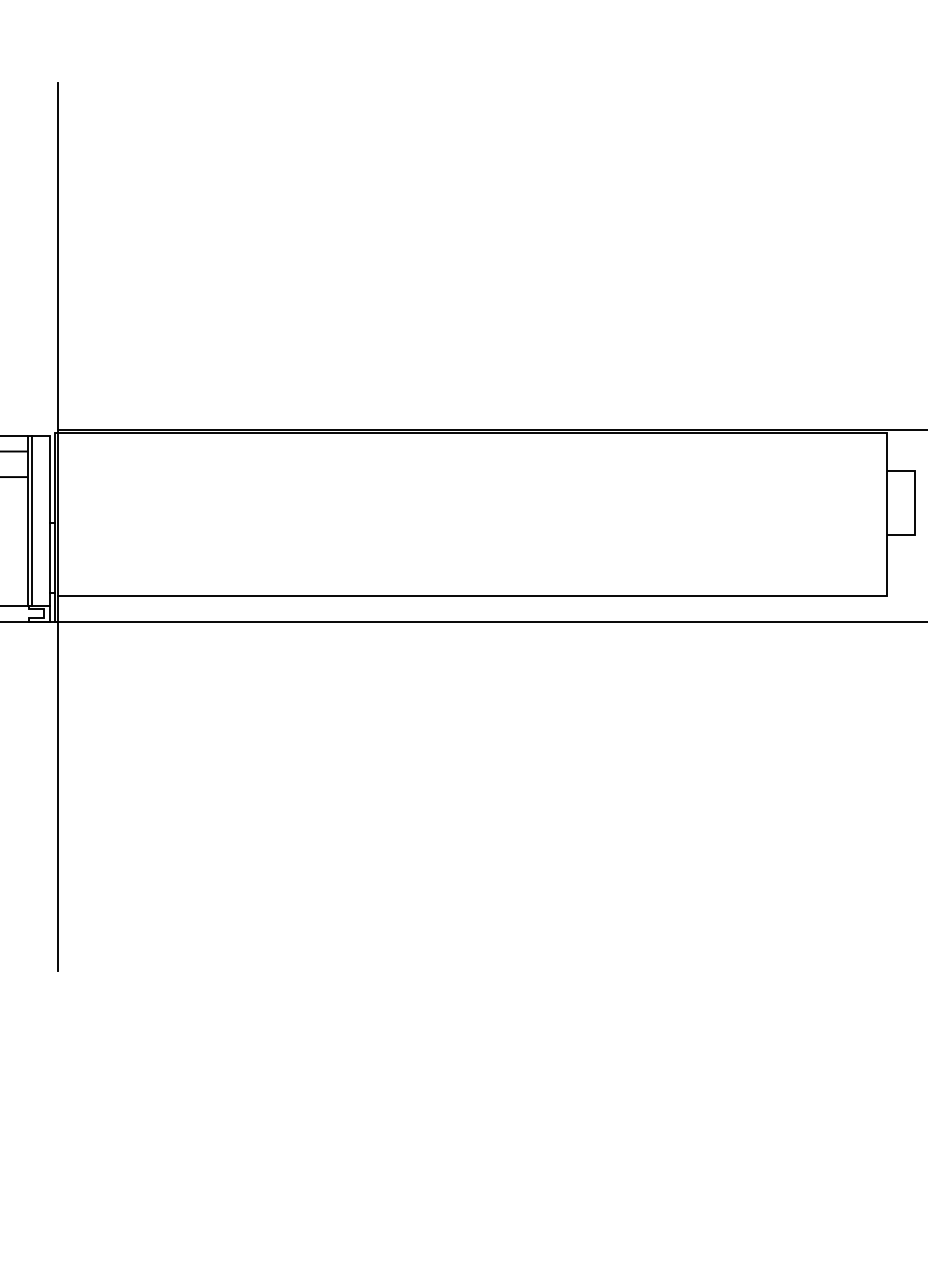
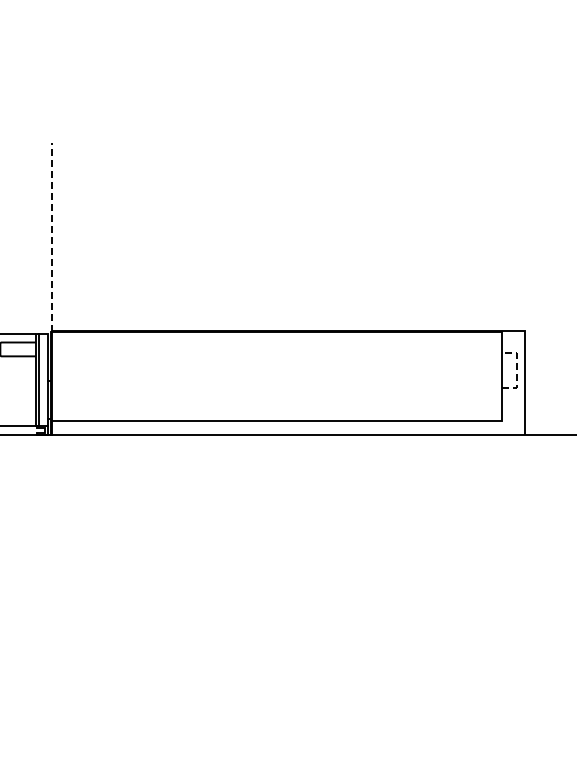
line: (58, 257) -> (52, 237), solid -> dashed
line: (914, 501) -> (516, 369), solid -> dashed
line: (58, 796) -> (52, 529), removed

